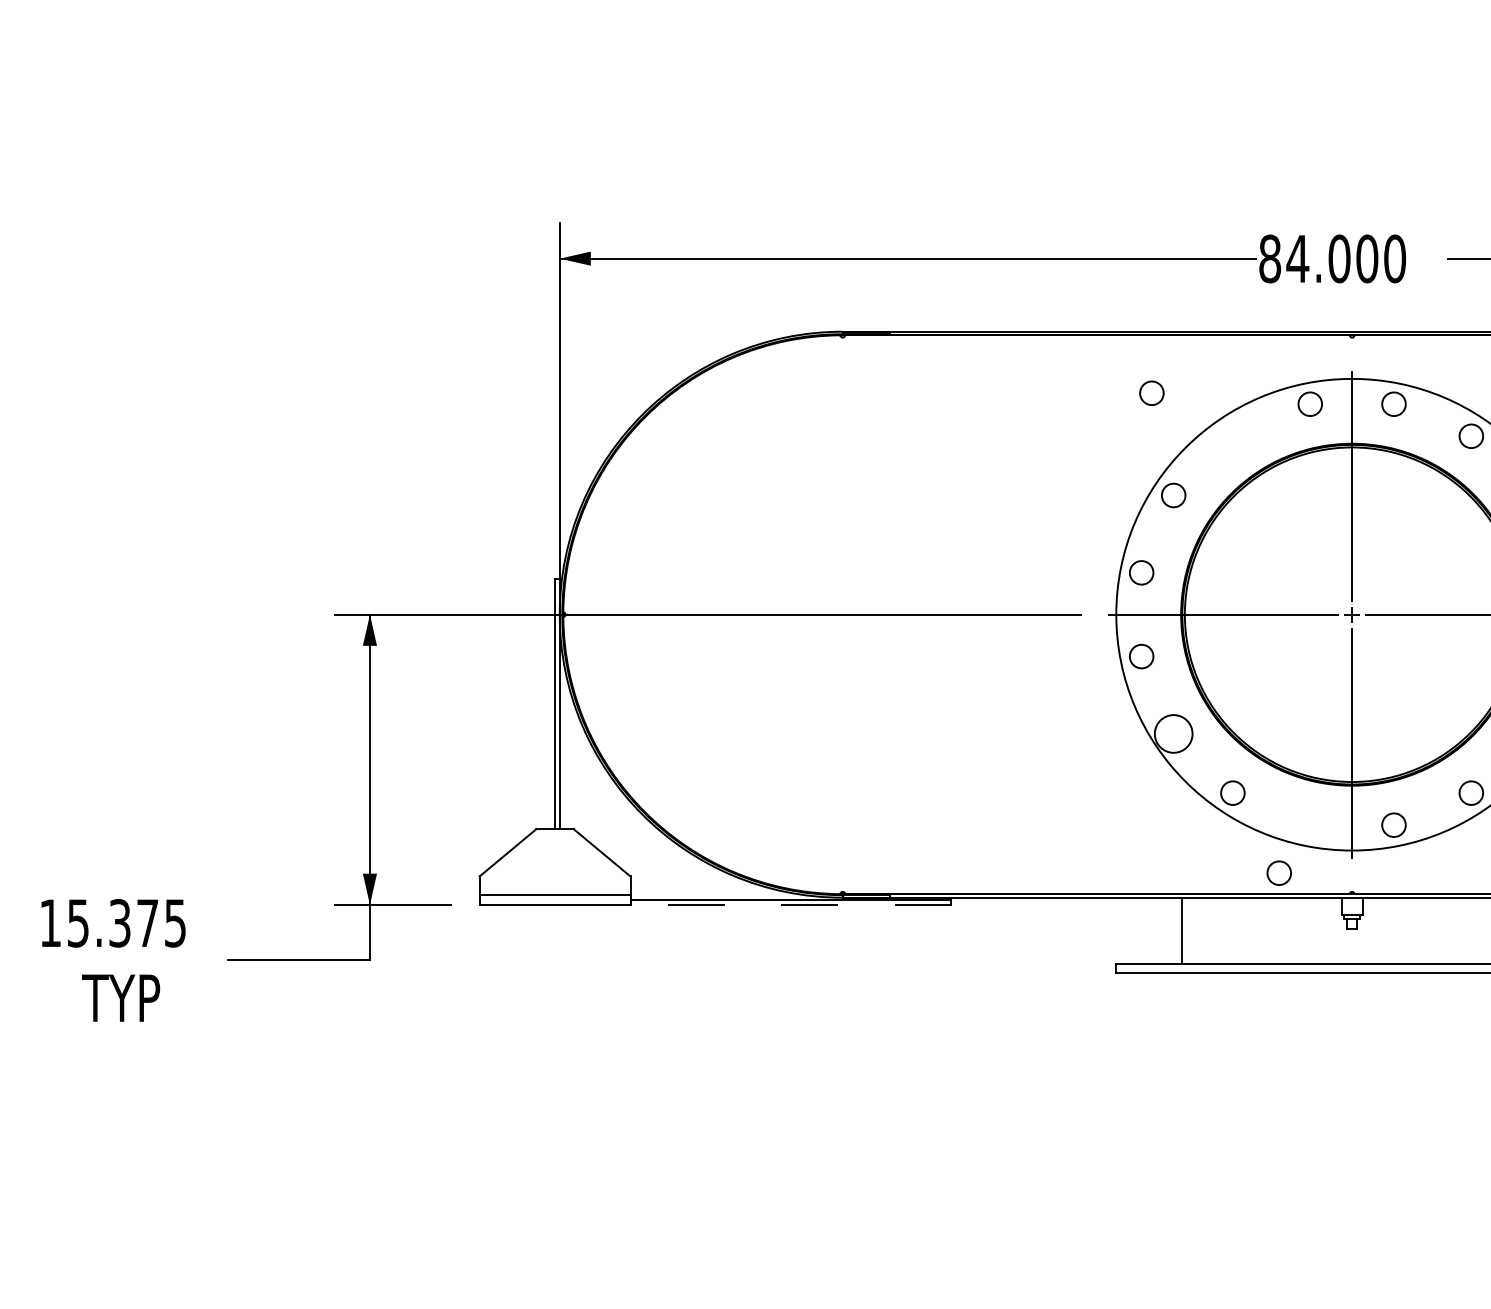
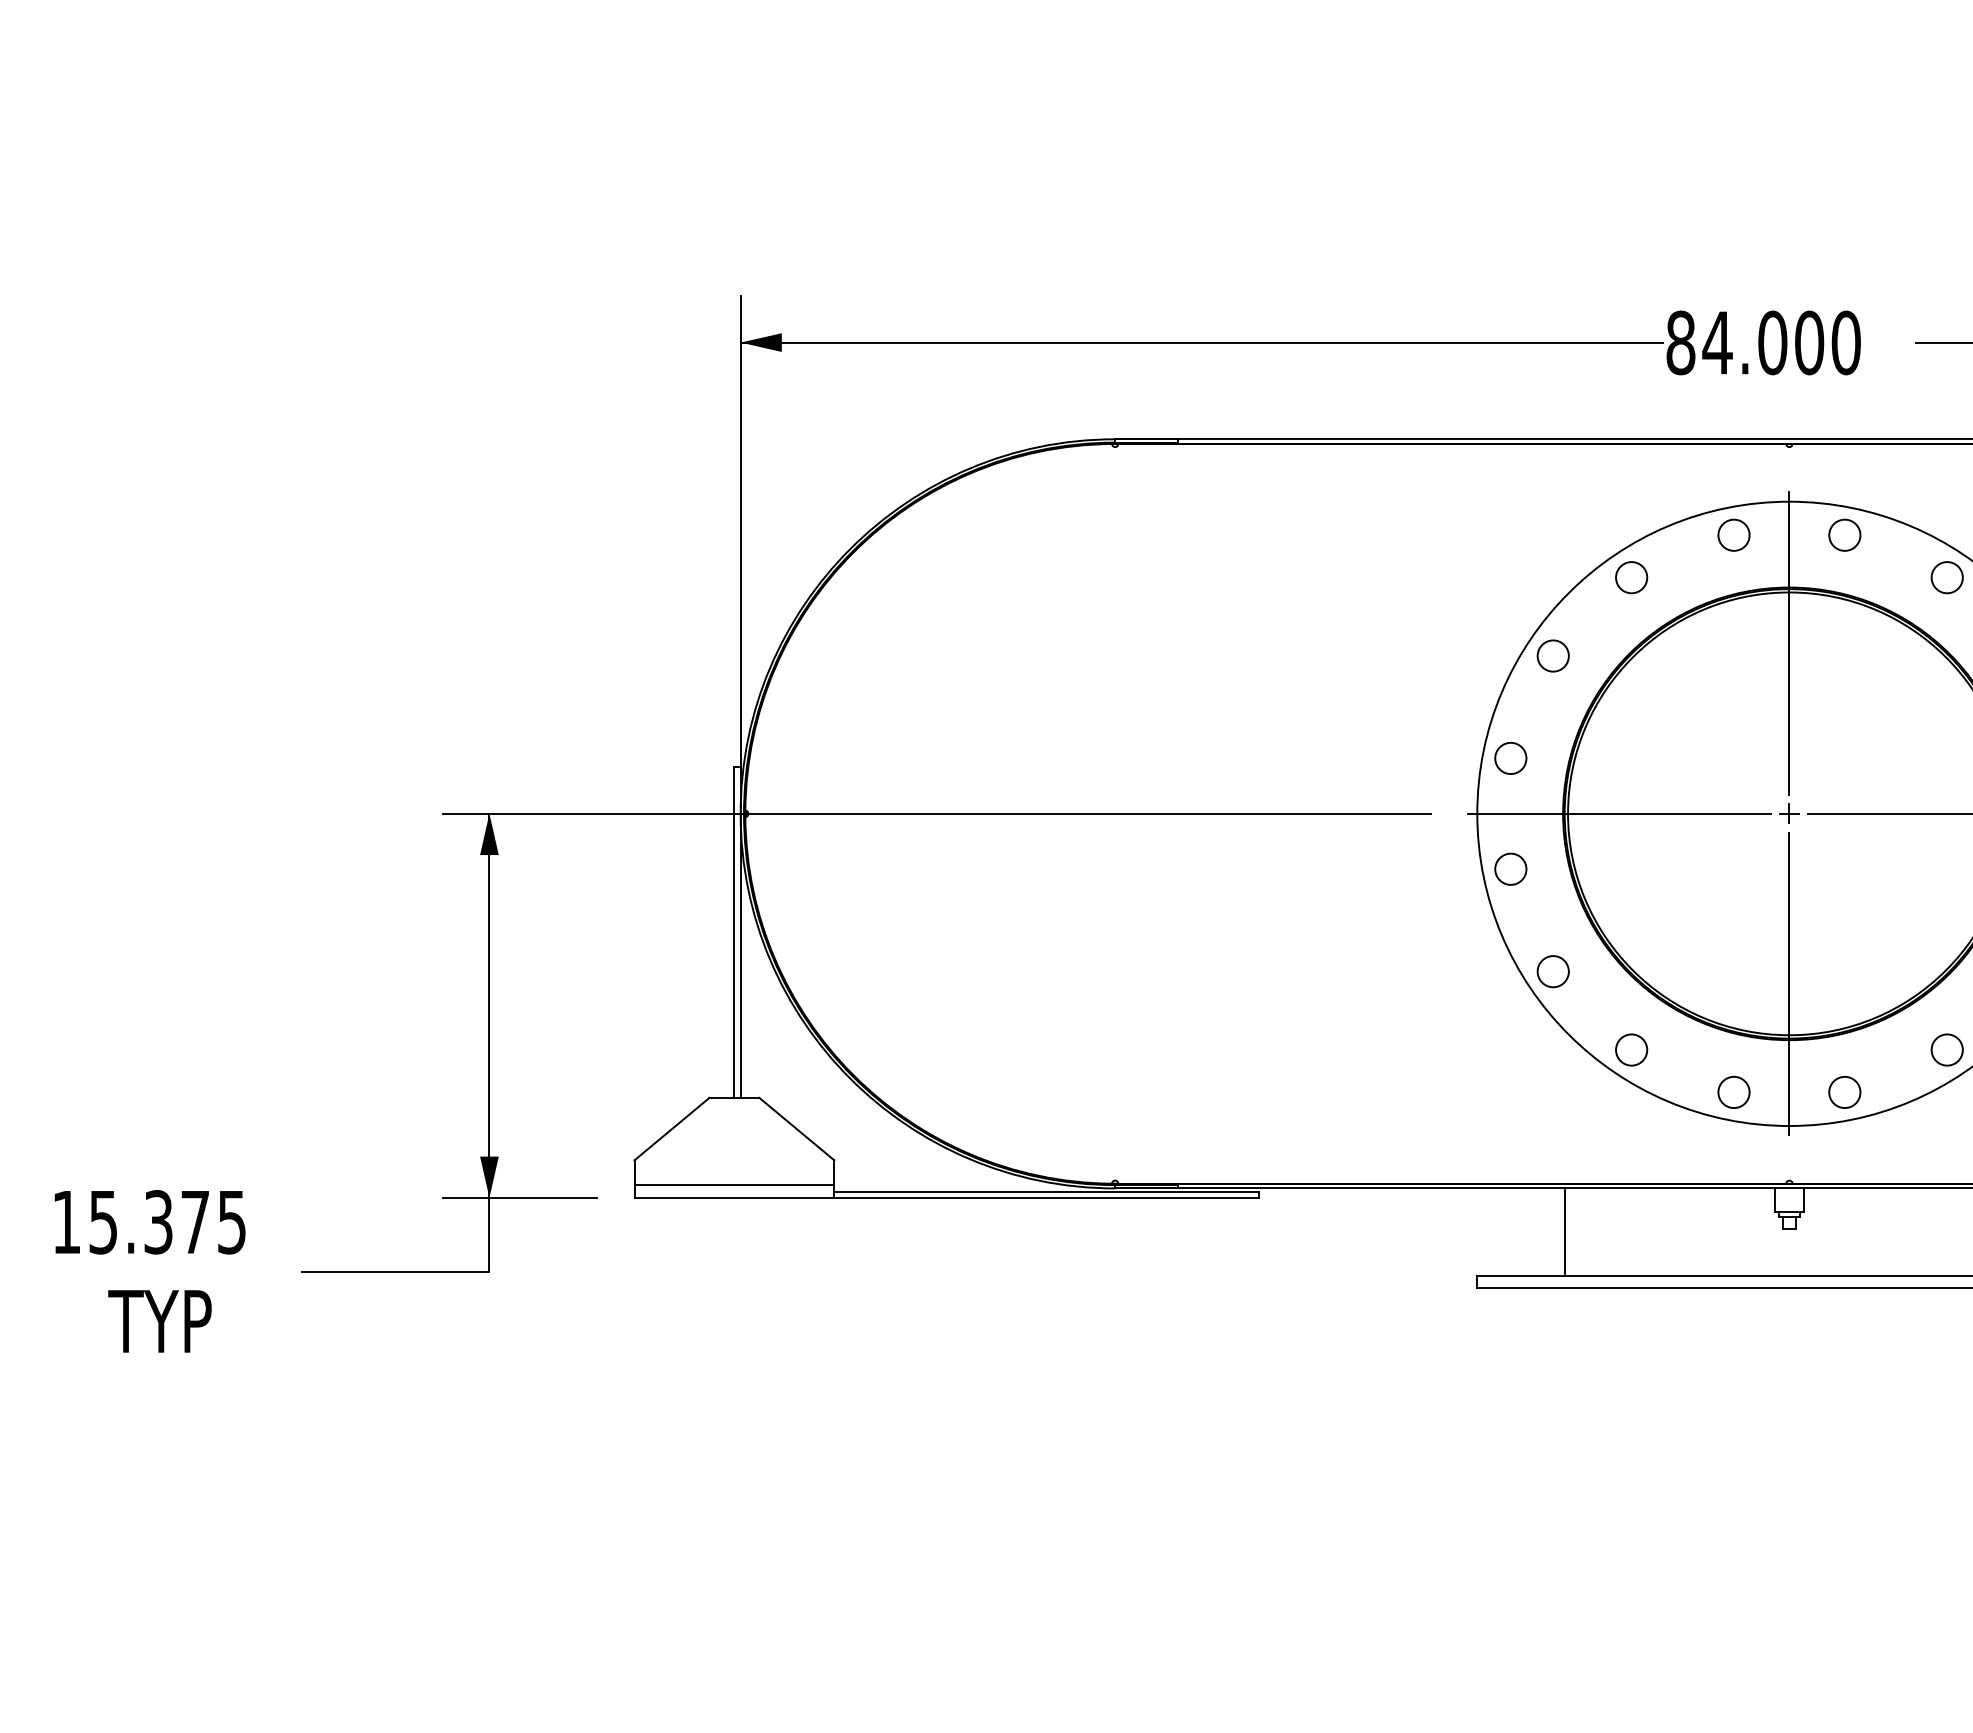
circle: (1151, 392) -> (1631, 576), moved
circle: (1173, 733) -> (1553, 971), size x0.62
circle: (1278, 872) -> (1733, 1091), moved
line: (790, 904) -> (1046, 1197), dashed -> solid

